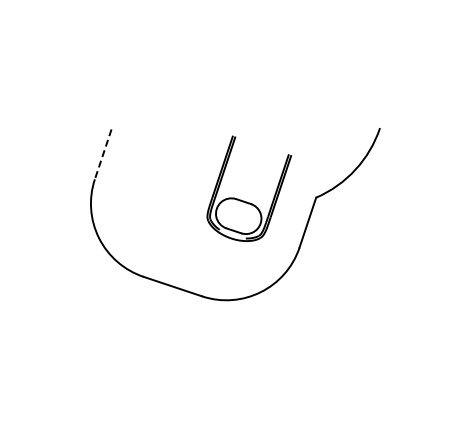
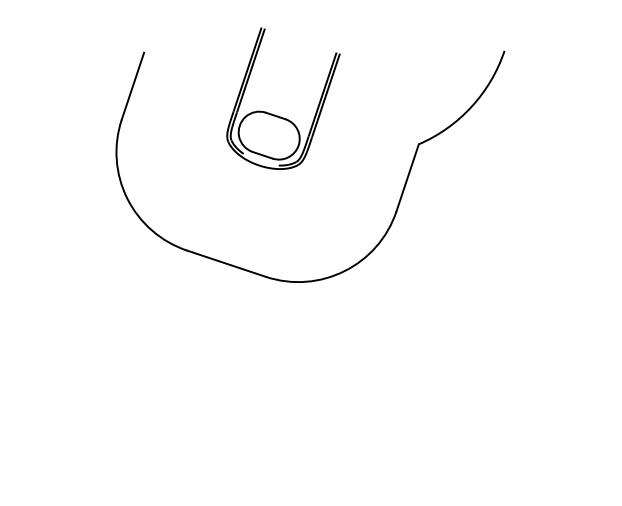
line: (103, 154) -> (133, 86), dashed -> solid
part: (244, 200) -> (276, 114), moved

